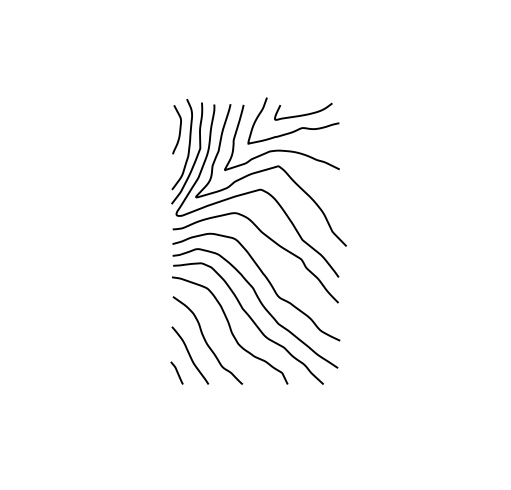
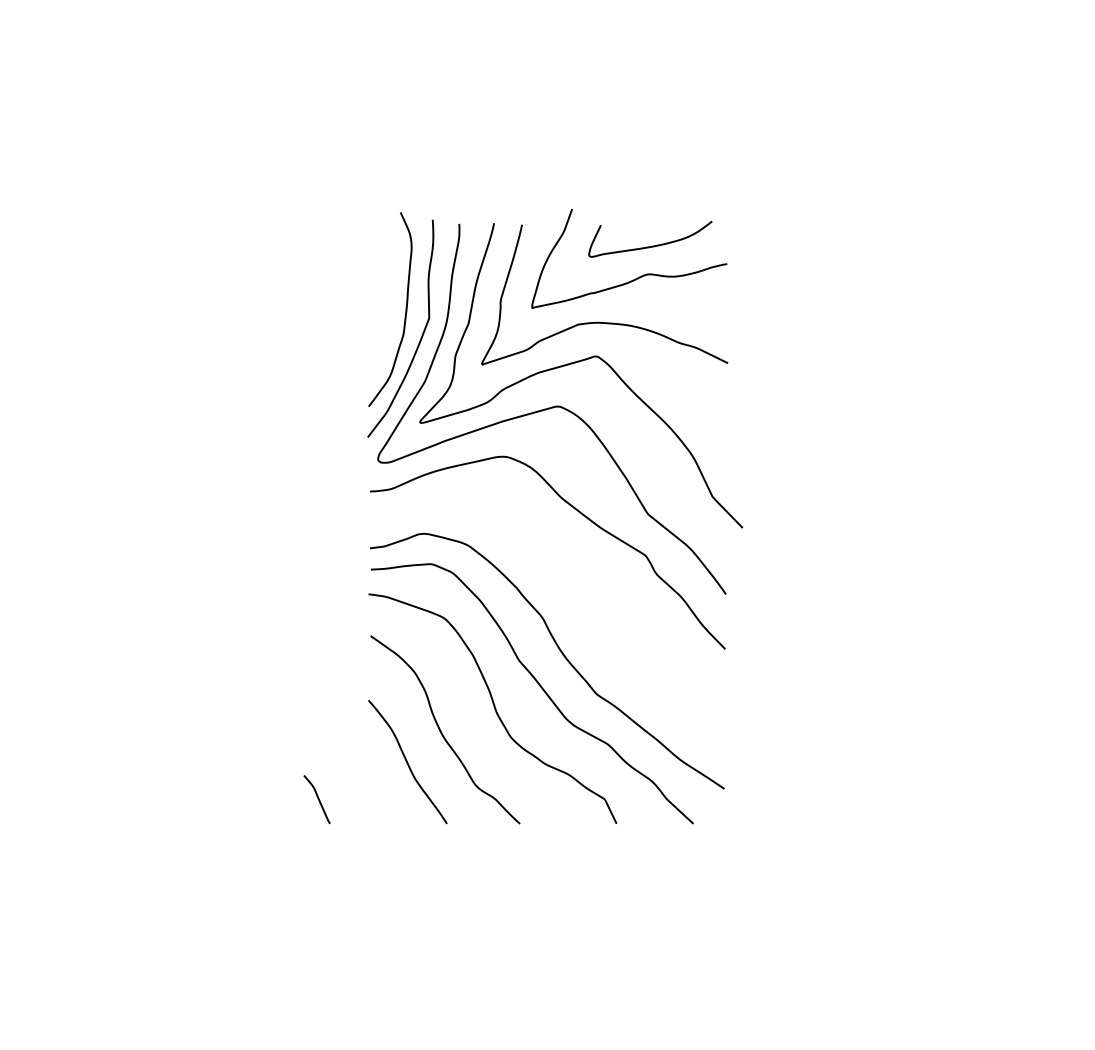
curve: (179, 129) -> (384, 277), removed
curve: (265, 278) -> (568, 596), removed
line: (176, 372) -> (316, 798), moved

